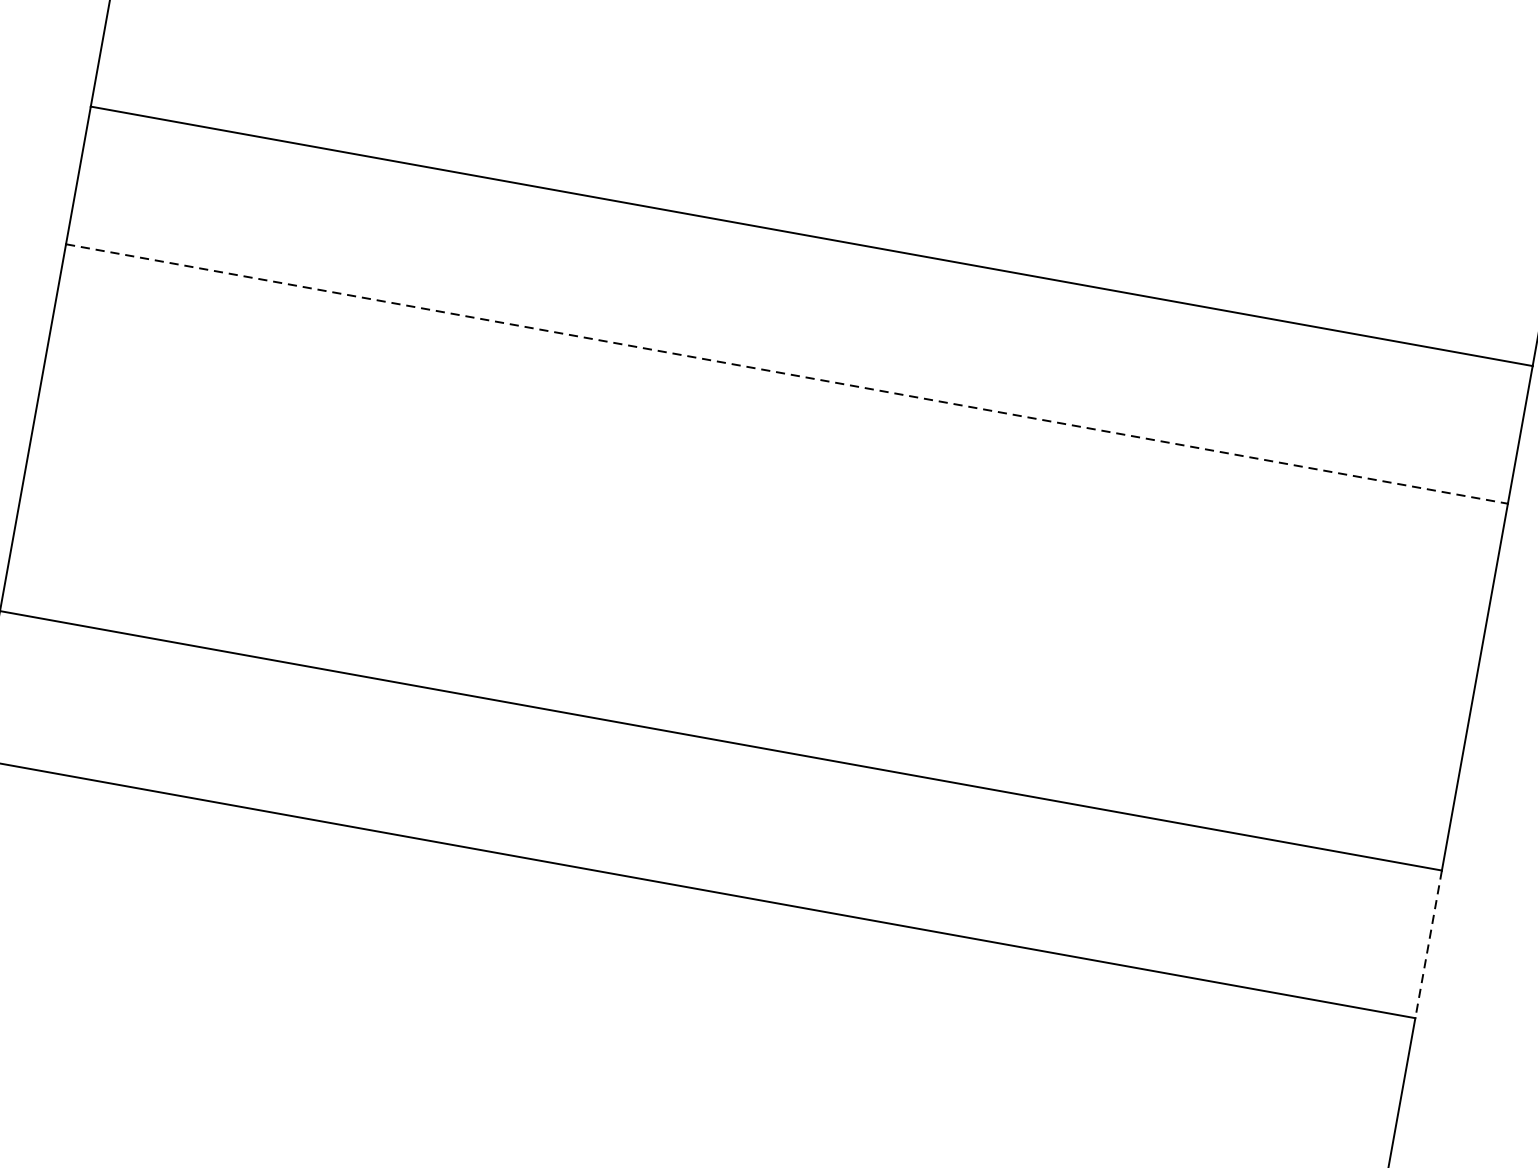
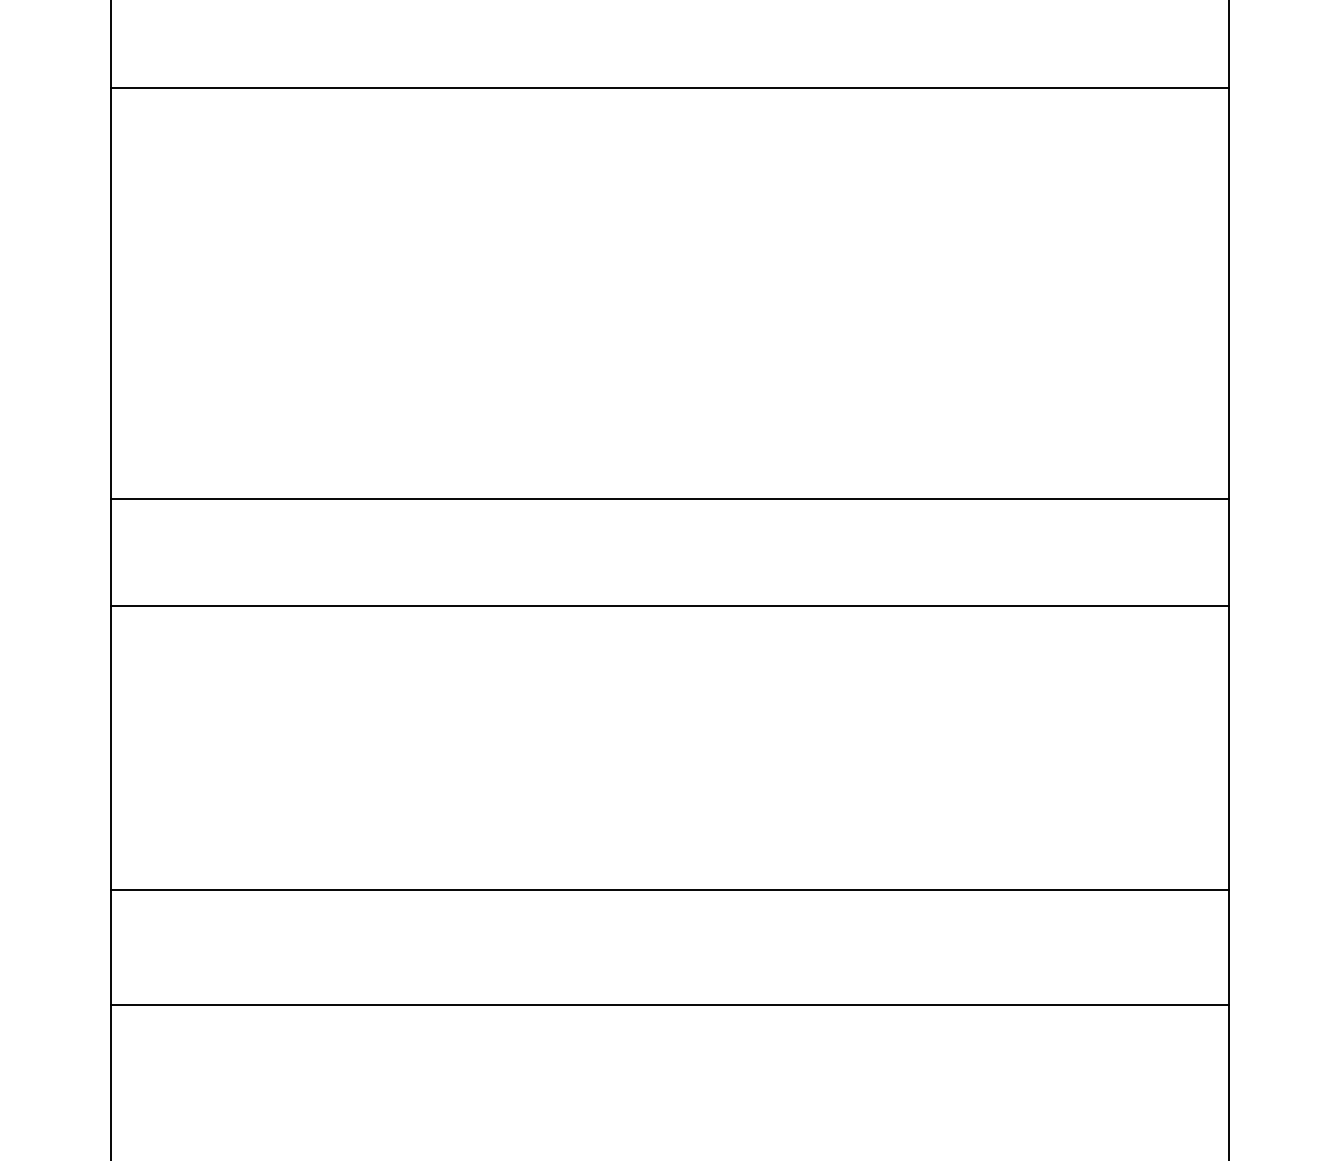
line: (787, 374) -> (670, 605), dashed -> solid
line: (1428, 944) -> (1229, 947), dashed -> solid

